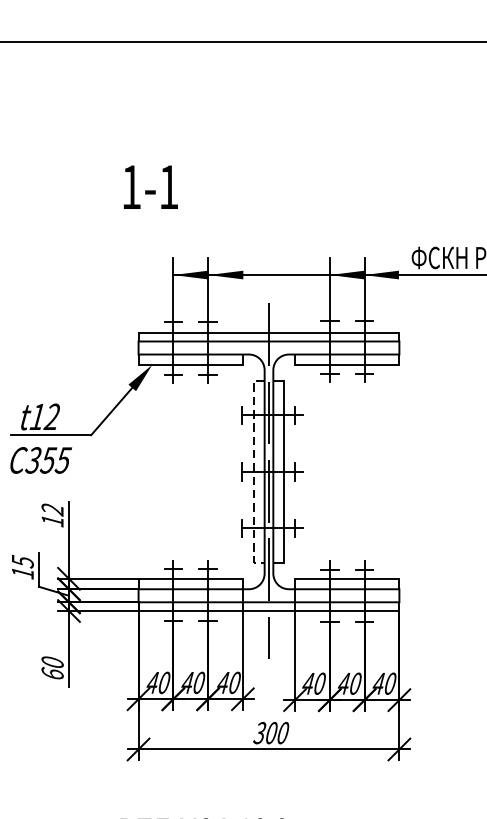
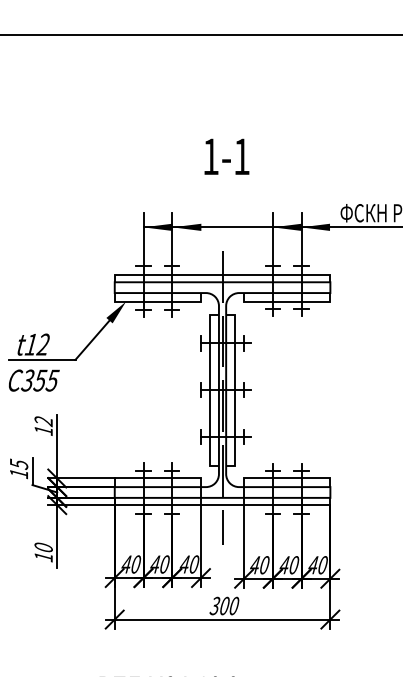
text: (150, 186) -> (226, 156), moved
line: (254, 472) -> (210, 390), dashed -> solid
text: (52, 673) -> (43, 556), 60 -> 10

